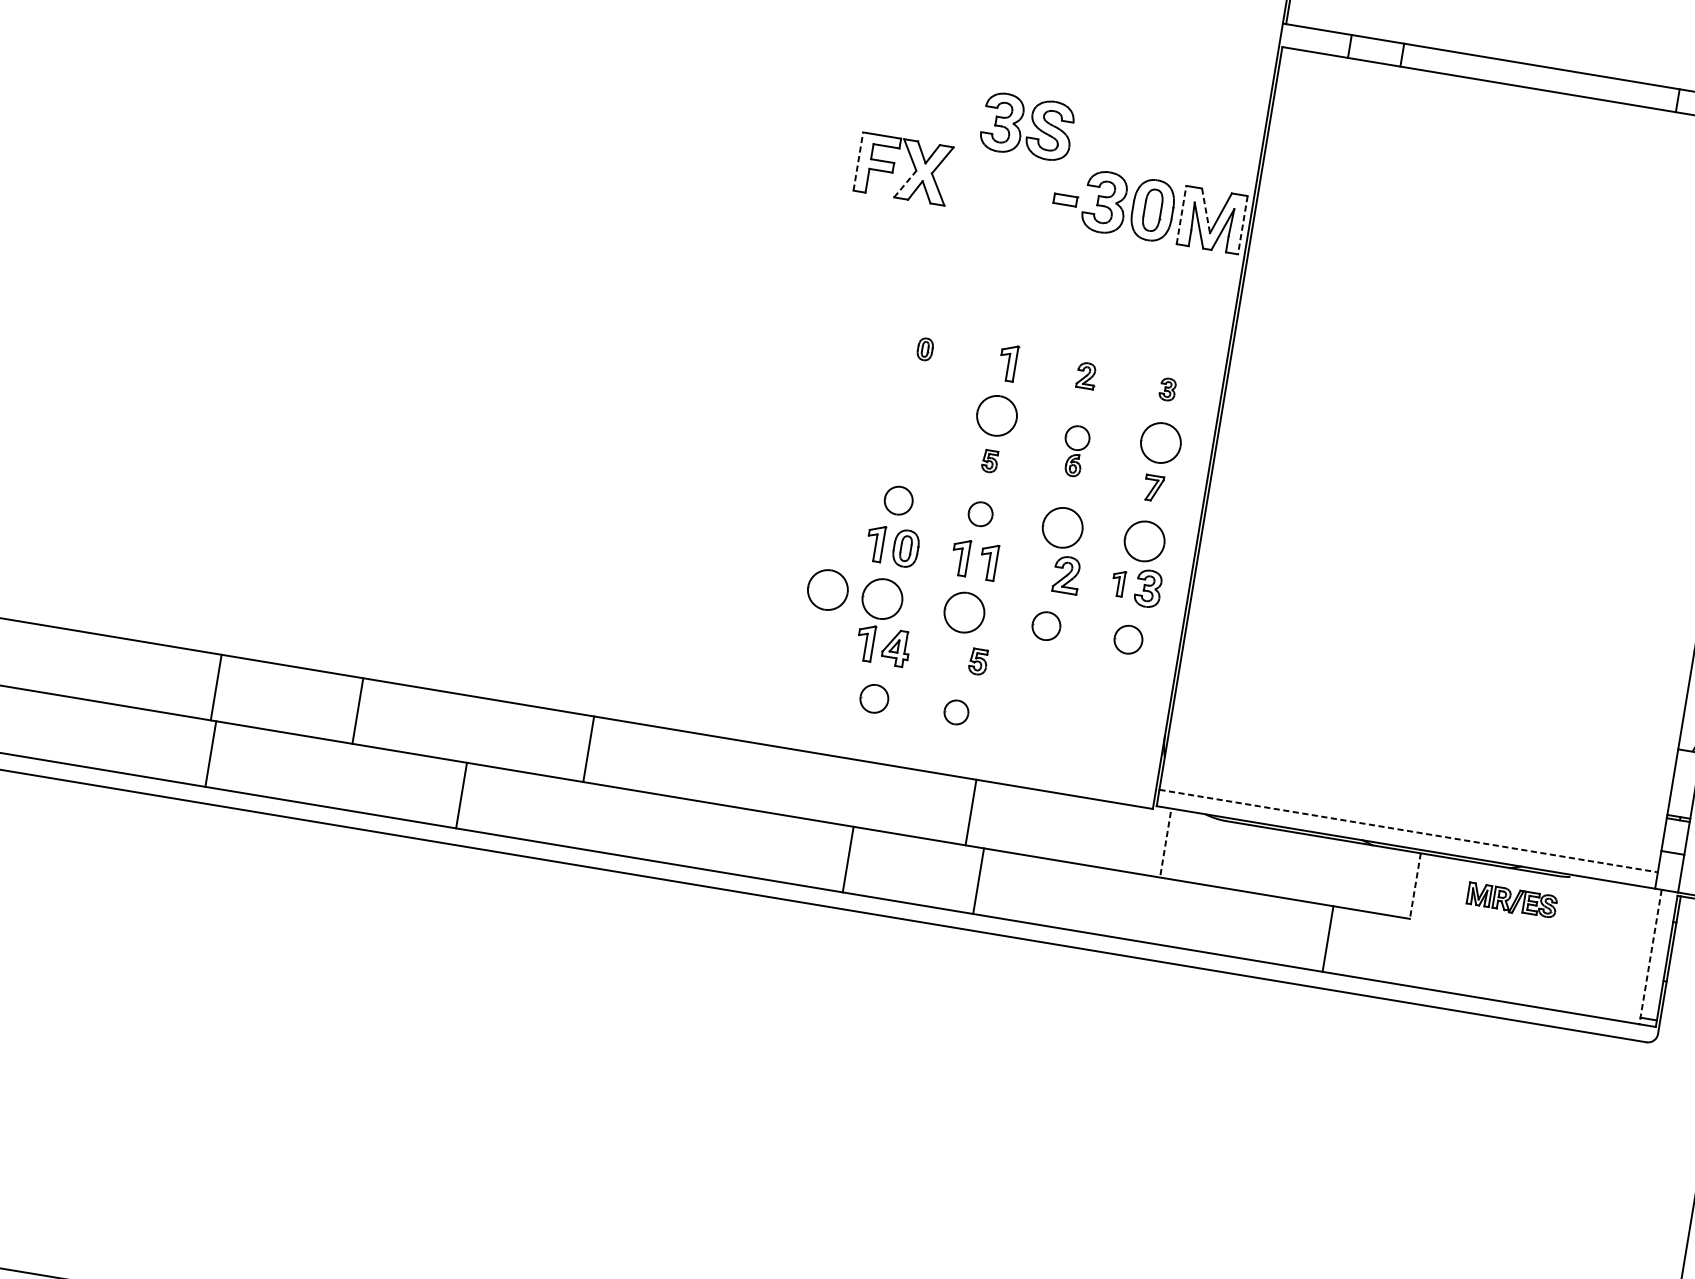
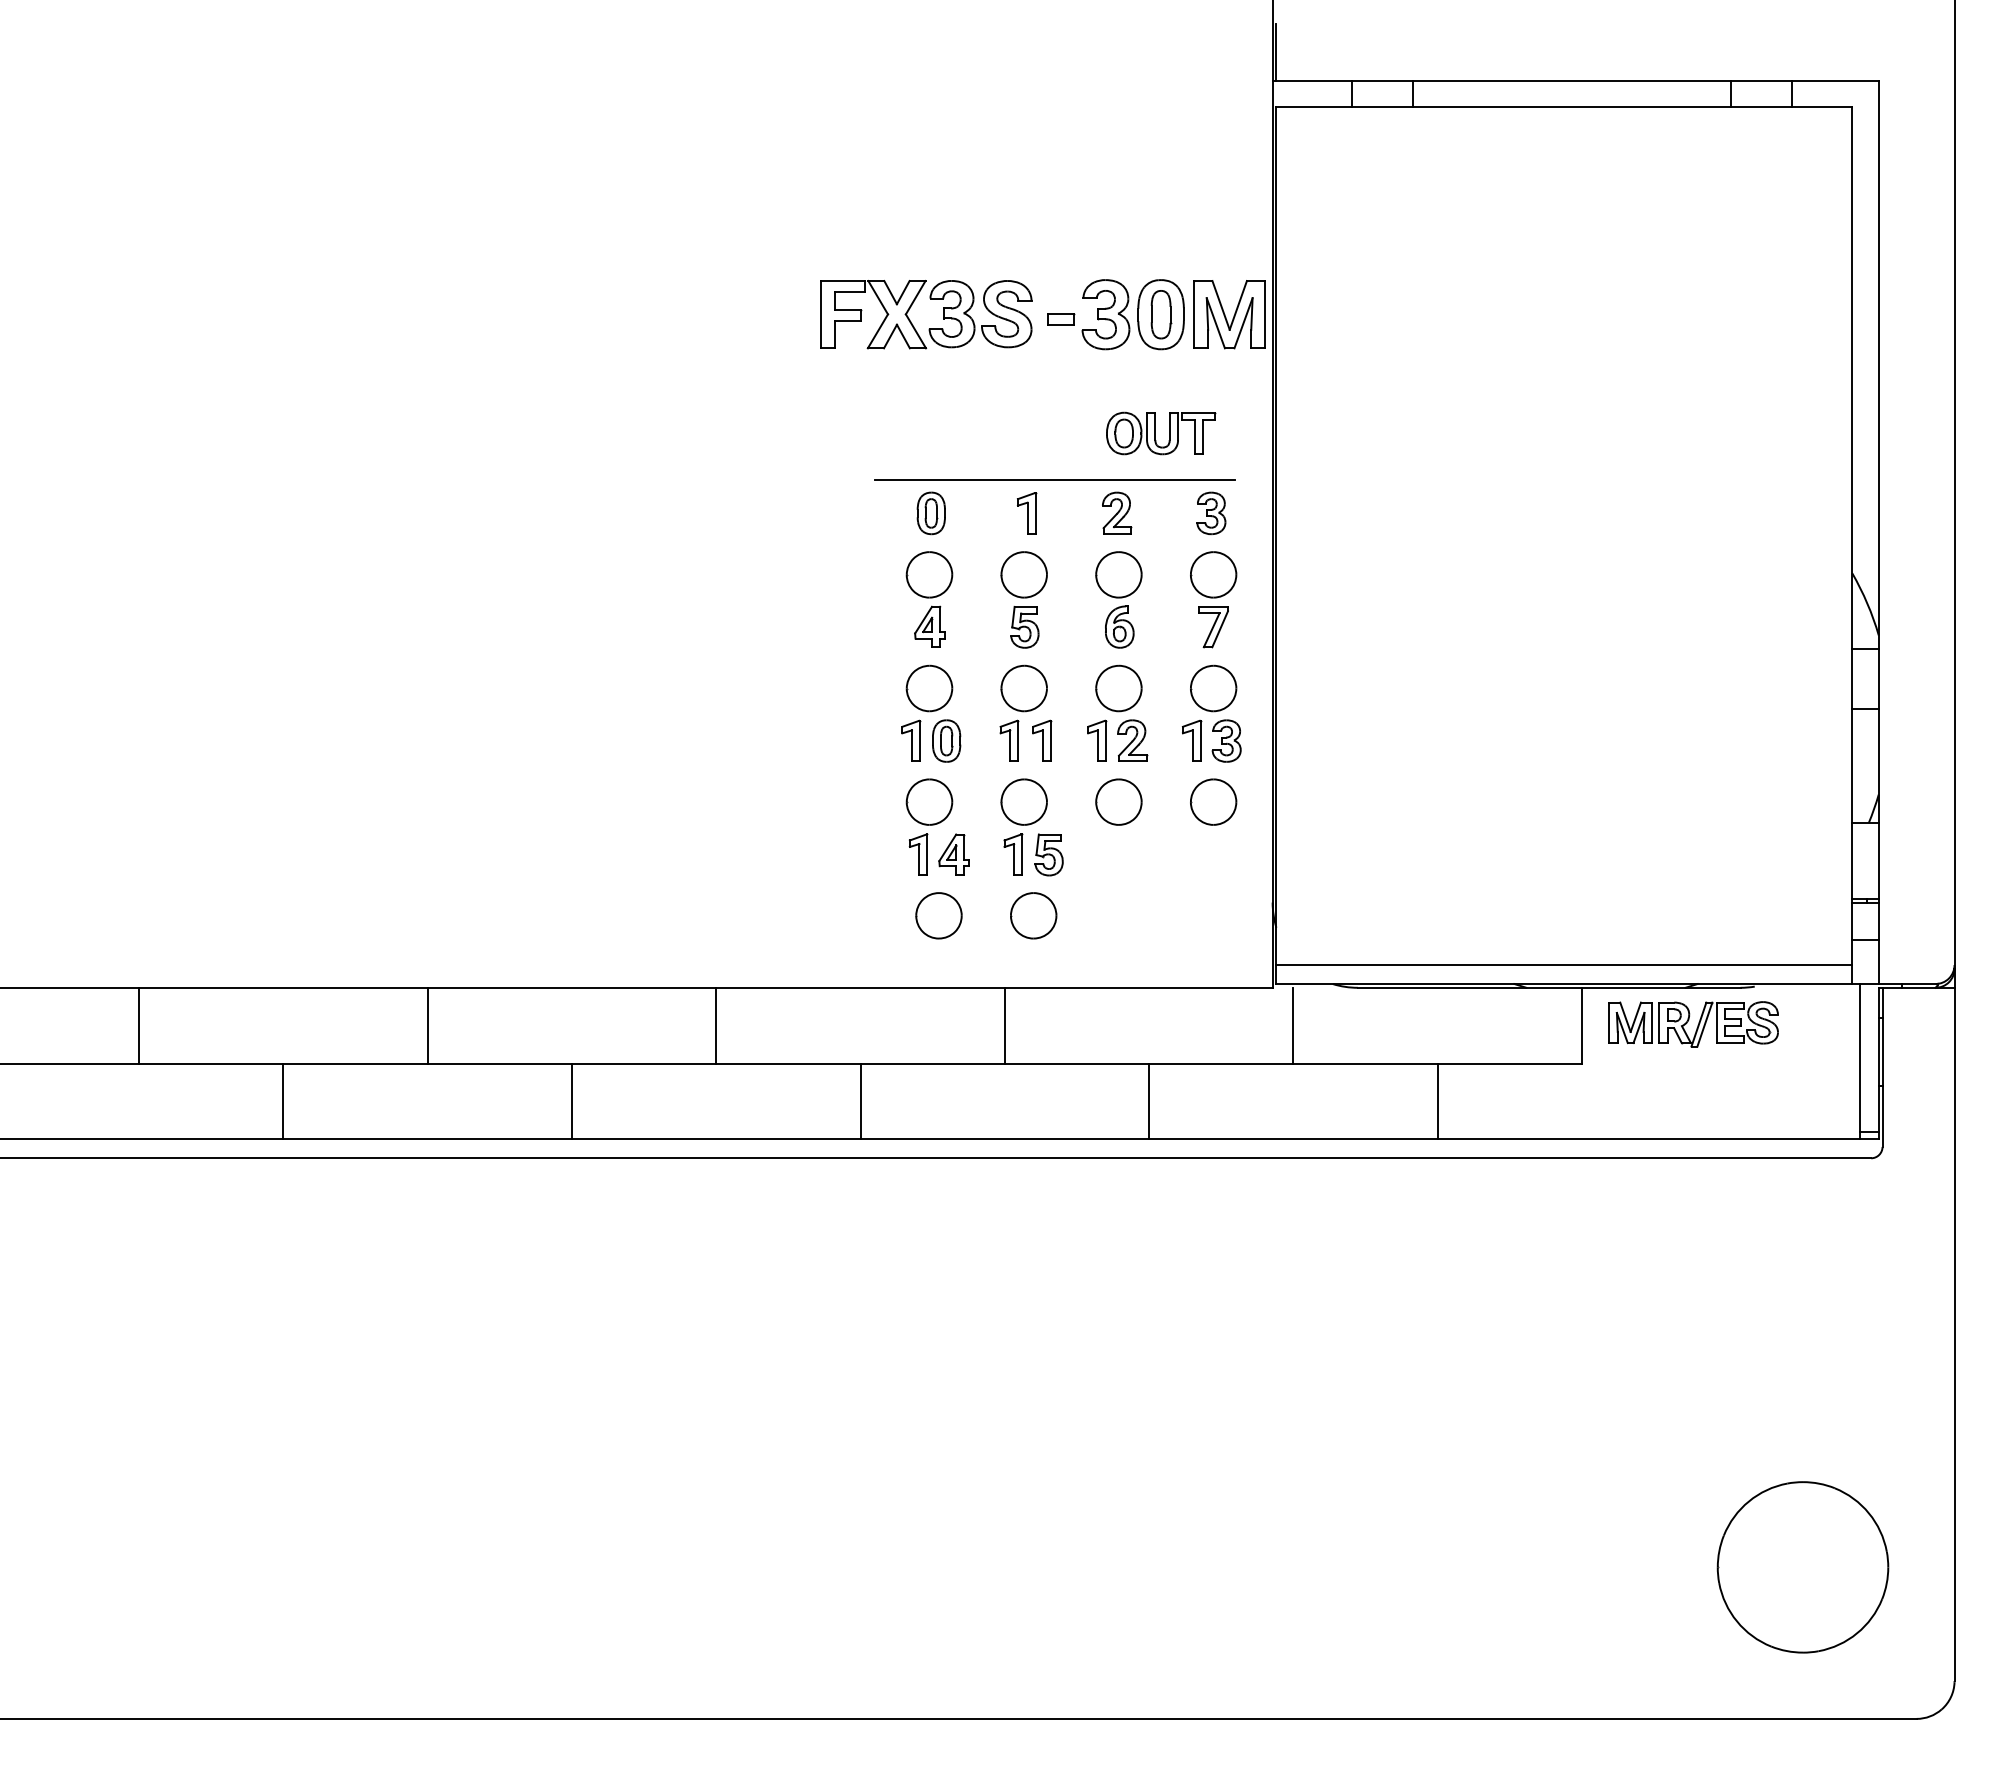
part: (1032, 122) -> (985, 308), moved
line: (857, 161) -> (820, 314), dashed -> solid
line: (904, 184) -> (877, 331), dashed -> solid
line: (1206, 211) -> (1221, 305), dashed -> solid
line: (1181, 214) -> (1194, 314), dashed -> solid
line: (1243, 225) -> (1265, 314), dashed -> solid
part: (1136, 313) -> (1161, 433), added
line: (1036, 338) -> (1054, 480), added
part: (924, 349) -> (930, 513), size x1.67
part: (1086, 375) -> (1117, 512), size x1.43
part: (1167, 389) -> (1211, 513), size x1.67
part: (911, 423) -> (929, 599), added
part: (1075, 450) -> (1118, 599), size x1.67
part: (989, 461) -> (1024, 627), size x1.67
part: (1153, 488) -> (1213, 627), size x1.43
part: (898, 500) -> (929, 688), size x1.43
part: (980, 514) -> (1023, 688), size x1.67
part: (1036, 569) -> (1097, 740), added
part: (1118, 583) -> (1191, 740), size x1.43
part: (828, 589) -> (866, 801), removed
part: (1046, 625) -> (1118, 801), size x1.43
part: (1128, 639) -> (1213, 801), size x1.43
part: (947, 656) -> (1013, 854), added
part: (977, 661) -> (1048, 854), size x1.43
line: (215, 687) -> (138, 1025), moved
part: (873, 698) -> (938, 915), size x1.43
line: (357, 710) -> (427, 1025), moved
part: (956, 712) -> (1033, 915), size x1.67
line: (589, 749) -> (716, 1025), moved
line: (211, 754) -> (283, 1101), moved
line: (461, 795) -> (571, 1101), moved
line: (970, 812) -> (1004, 1025), moved
line: (1408, 831) -> (1564, 965), dashed -> solid
line: (1165, 844) -> (1293, 1025), dashed -> solid
line: (848, 859) -> (860, 1101), moved
line: (978, 881) -> (1149, 1101), moved
line: (1415, 885) -> (1582, 1025), dashed -> solid
part: (1511, 901) -> (1693, 1024), size x1.67
line: (1327, 939) -> (1437, 1101), moved
line: (1650, 956) -> (1859, 1061), dashed -> solid

